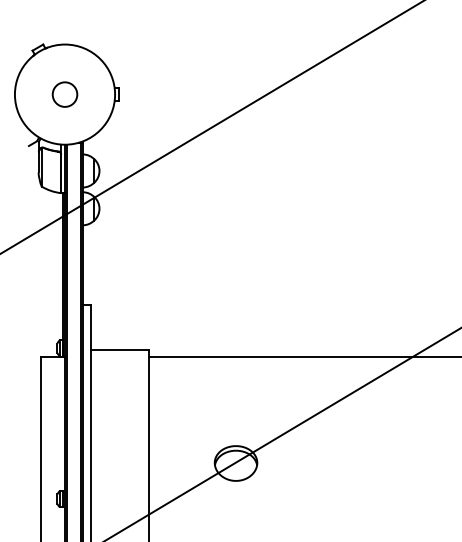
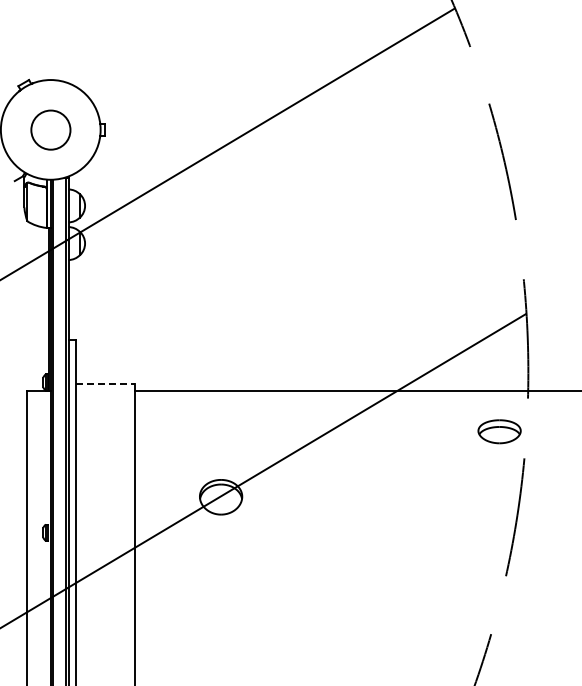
circle: (64, 94) -> (50, 129), size x1.6
line: (119, 349) -> (105, 383), solid -> dashed

